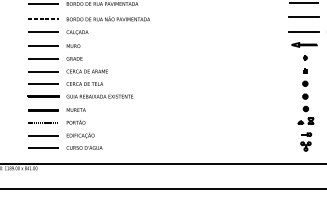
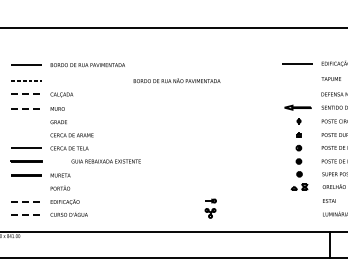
line: (303, 17) -> (297, 79), removed
text: (107, 18) -> (176, 80), moved
line: (43, 32) -> (26, 94), solid -> dashed
line: (303, 32) -> (297, 94), removed
line: (43, 46) -> (26, 109), solid -> dashed
line: (43, 58) -> (26, 121), removed
line: (43, 70) -> (26, 134), removed
text: (99, 96) -> (105, 161), moved
line: (42, 122) -> (25, 188), removed
line: (43, 136) -> (26, 202), solid -> dashed
part: (305, 141) -> (210, 208), moved
line: (43, 147) -> (26, 214), solid -> dashed

